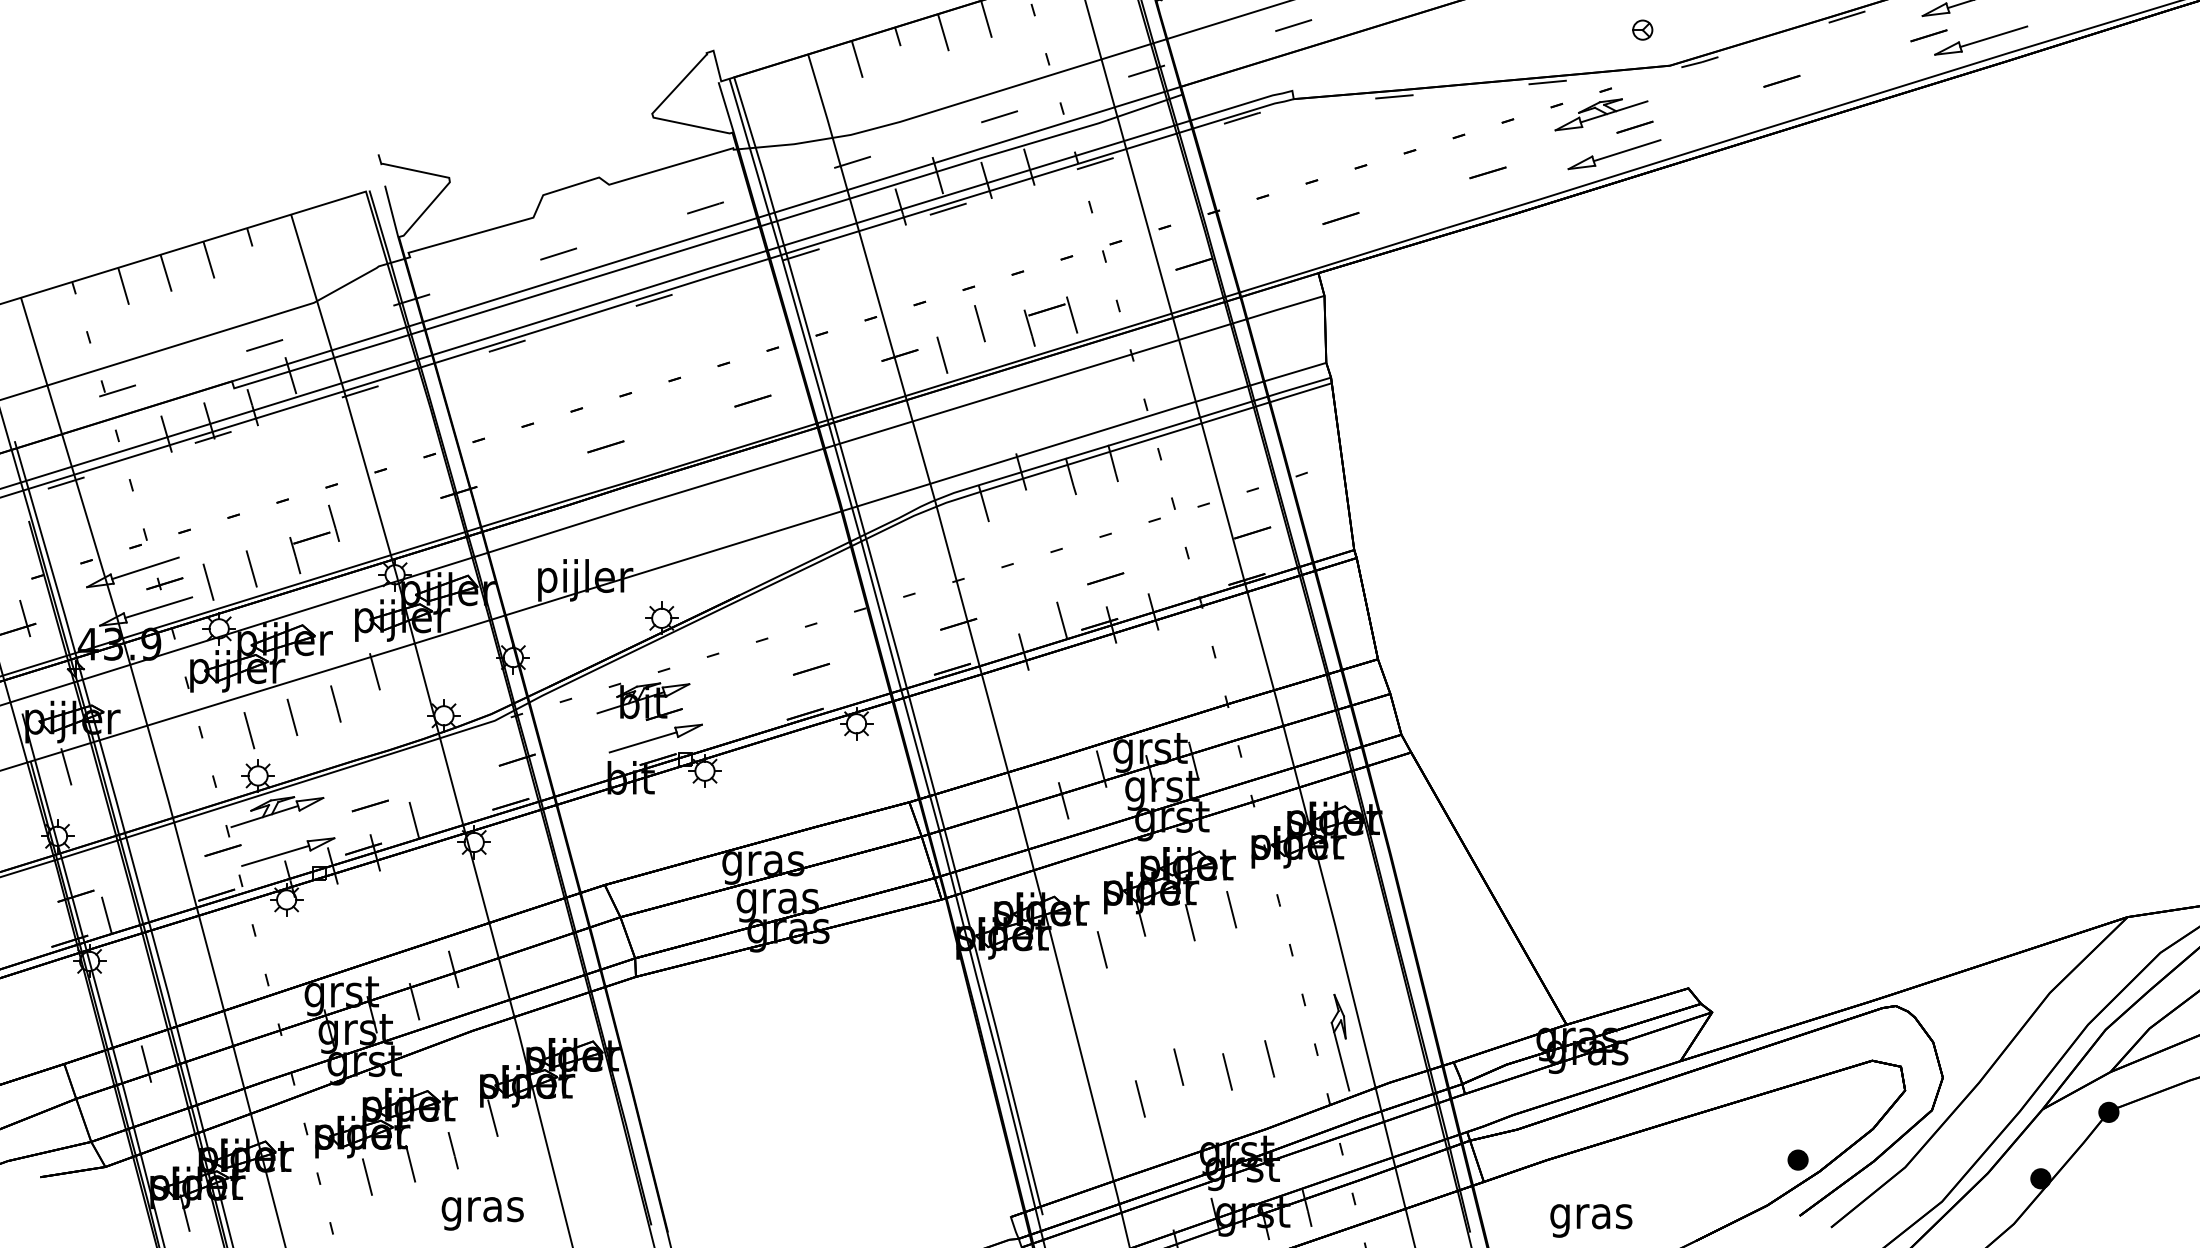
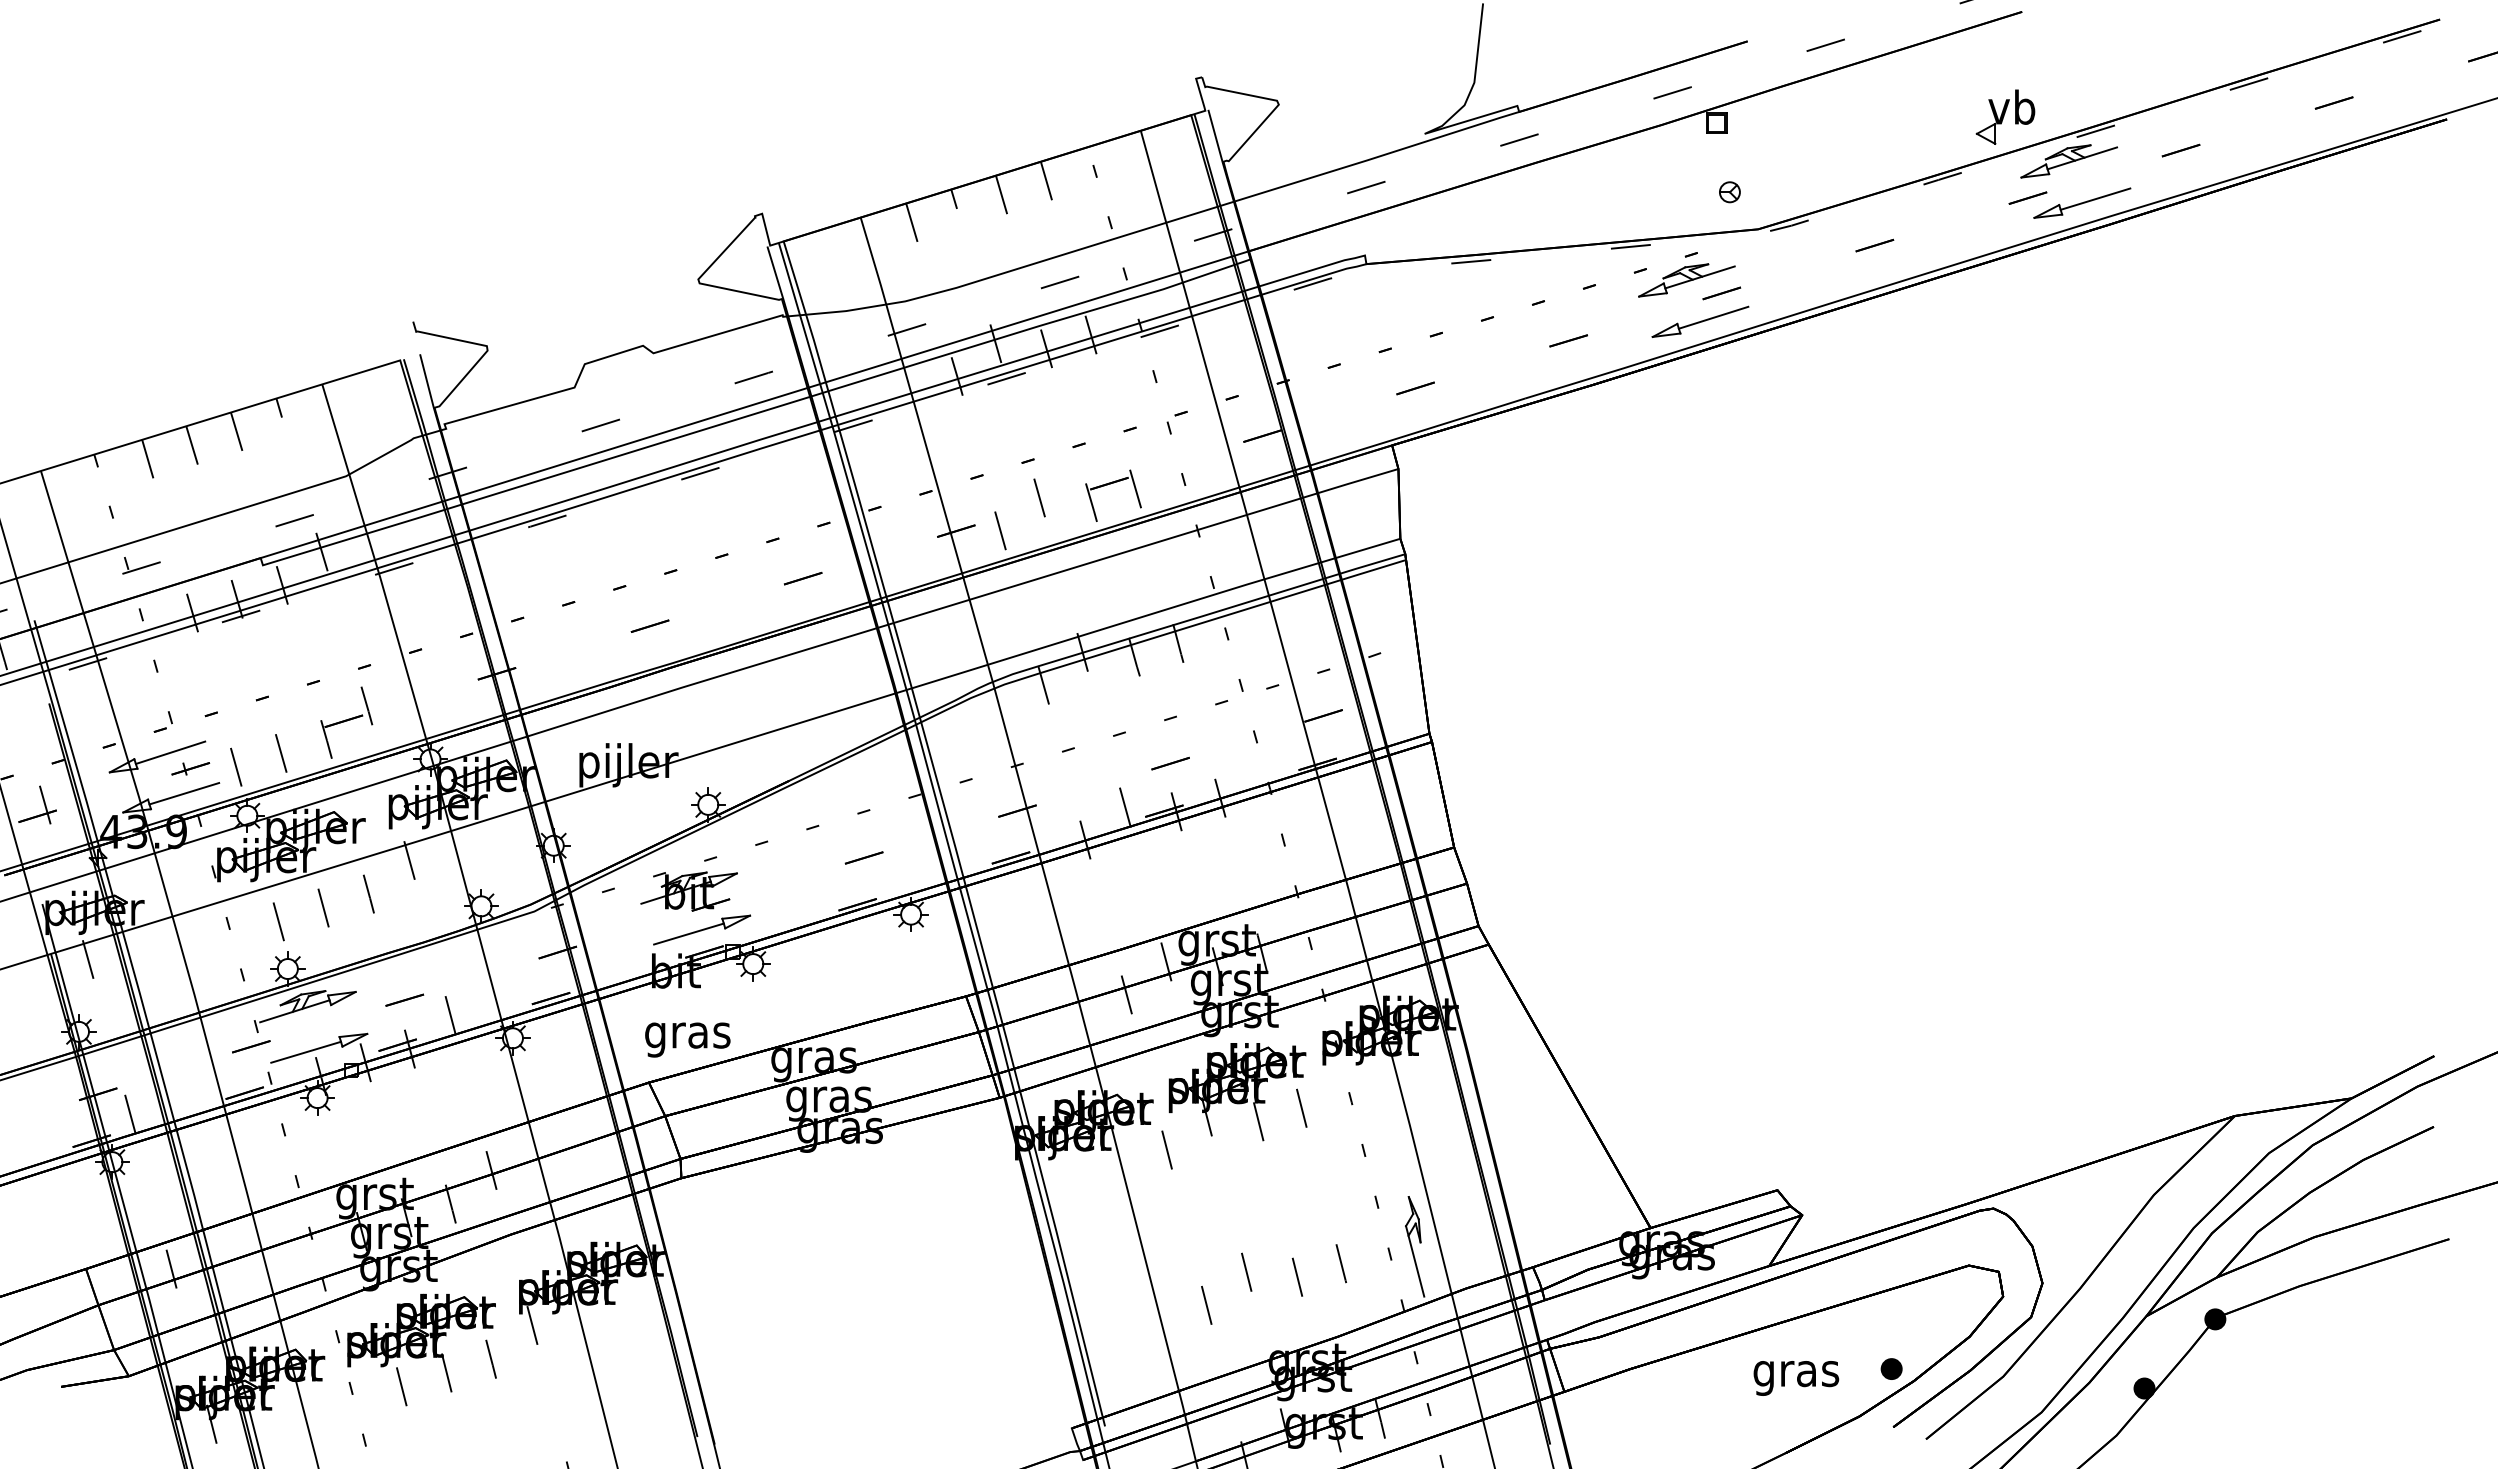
text: (482, 1213) -> (687, 1039), moved
text: (1591, 1221) -> (1796, 1378), moved

